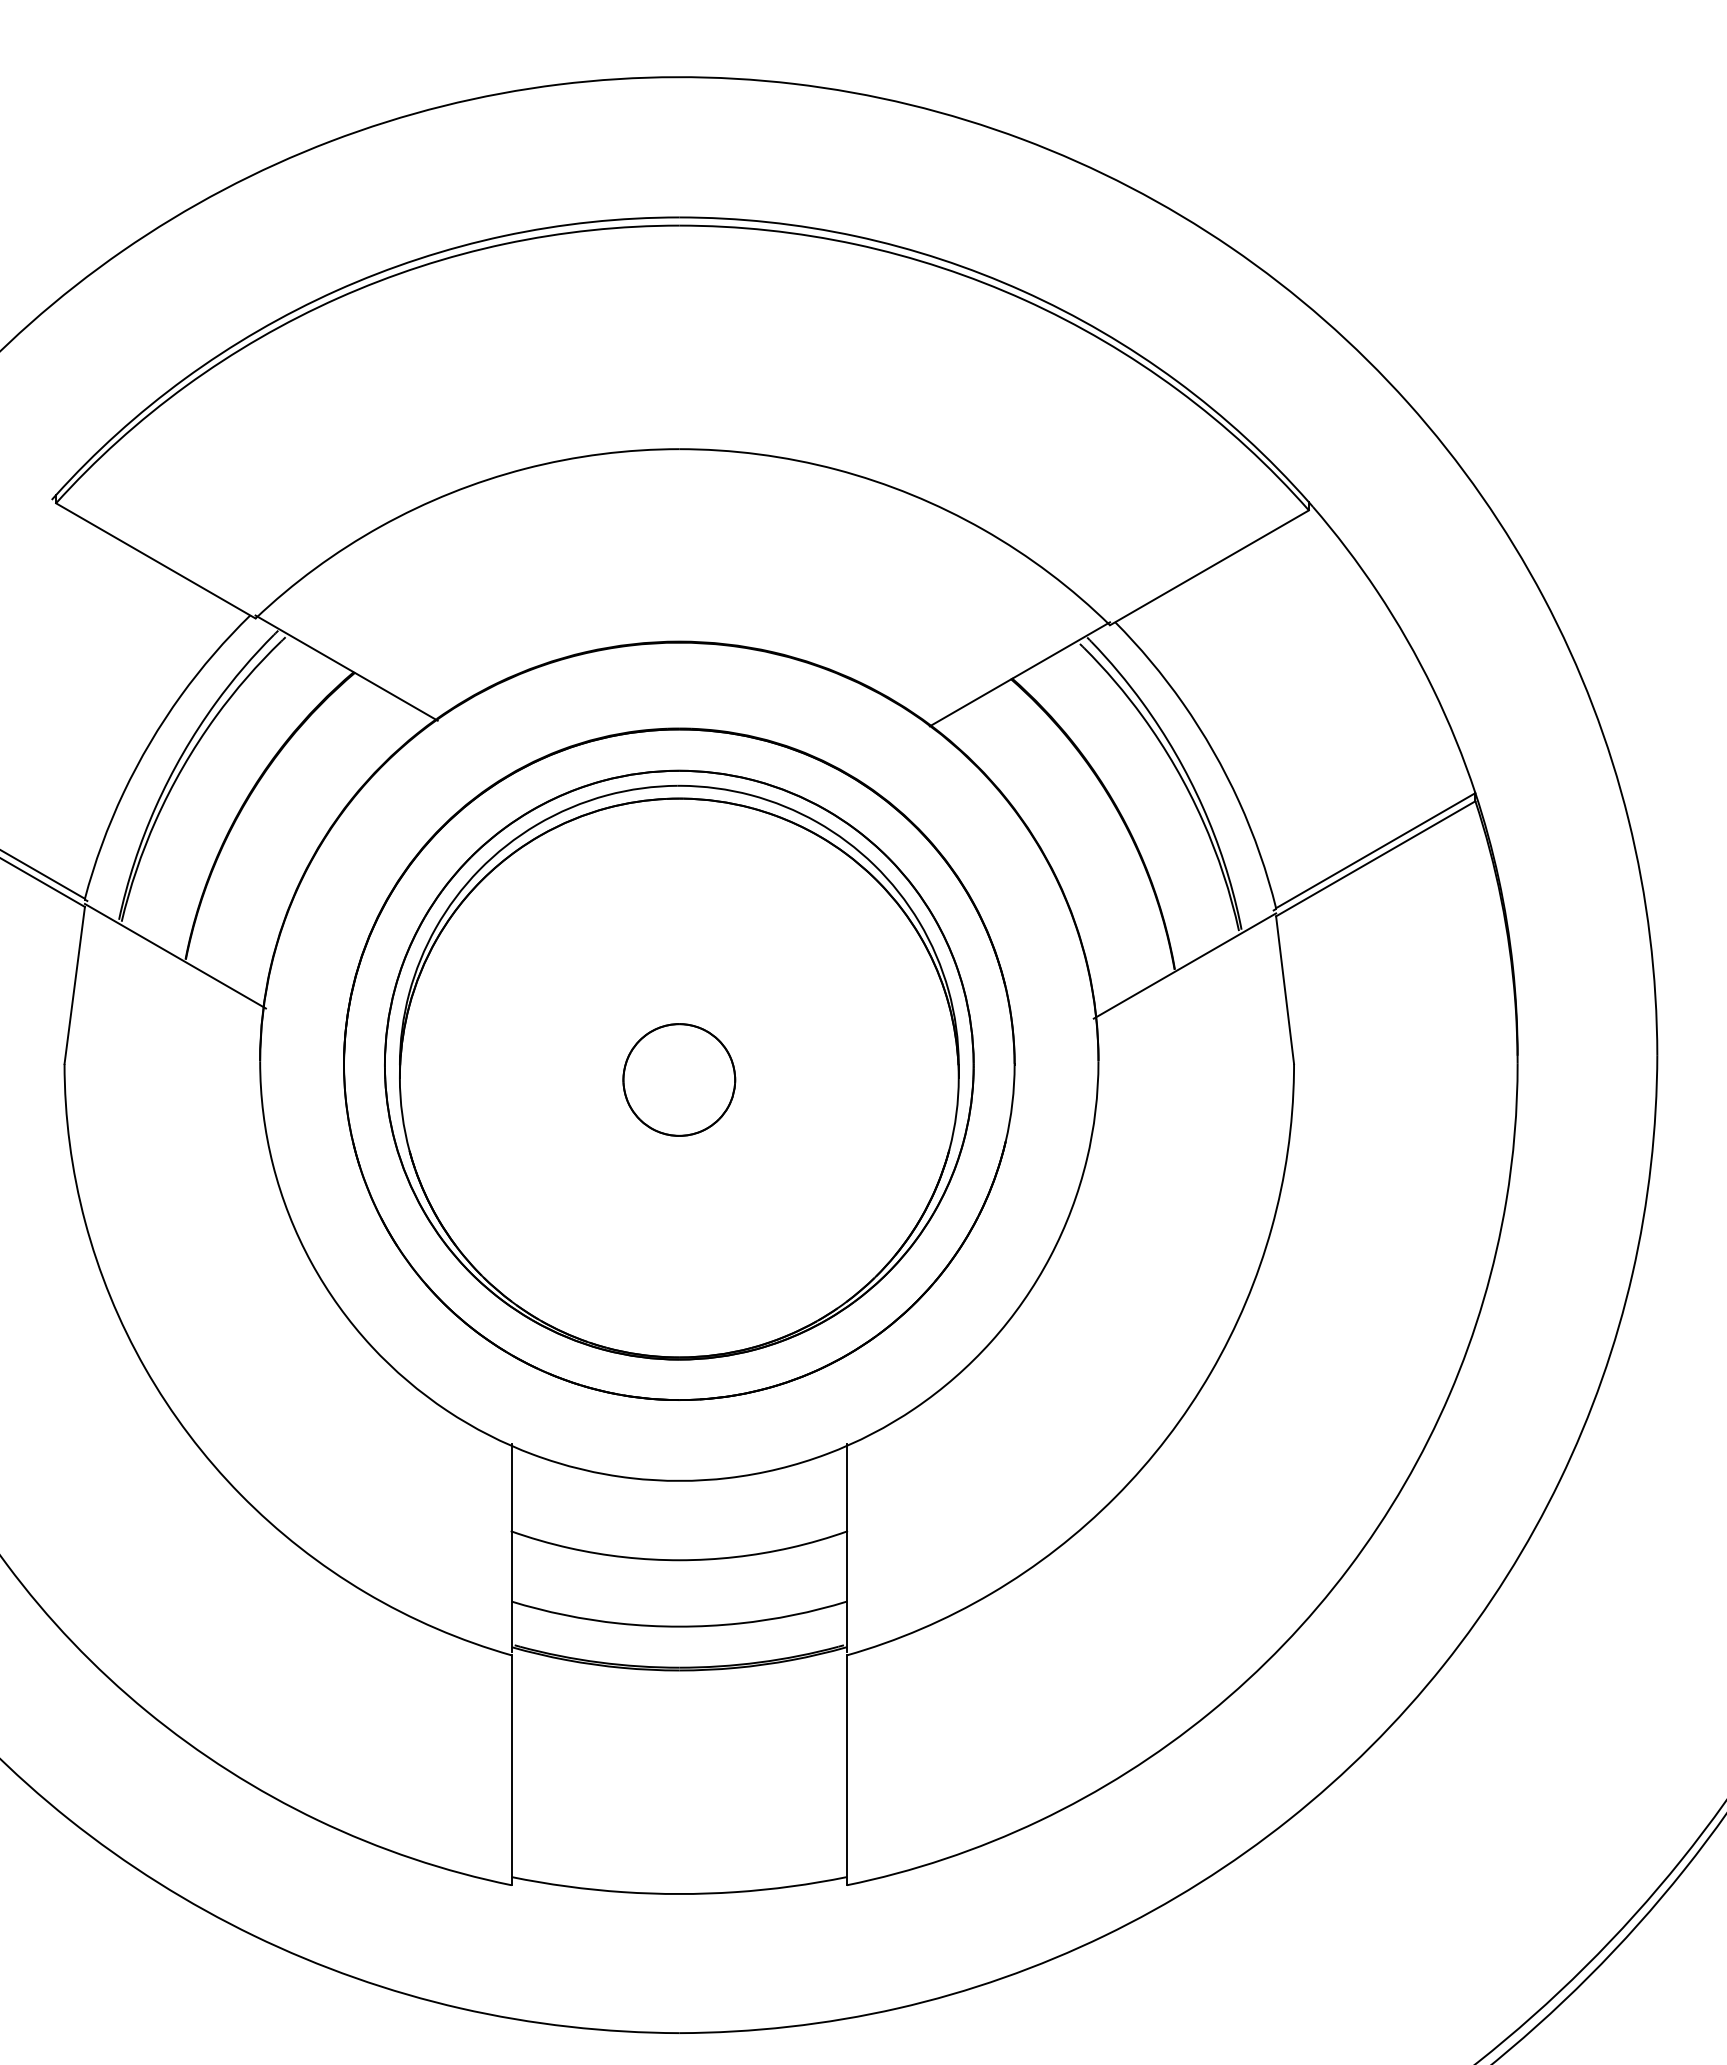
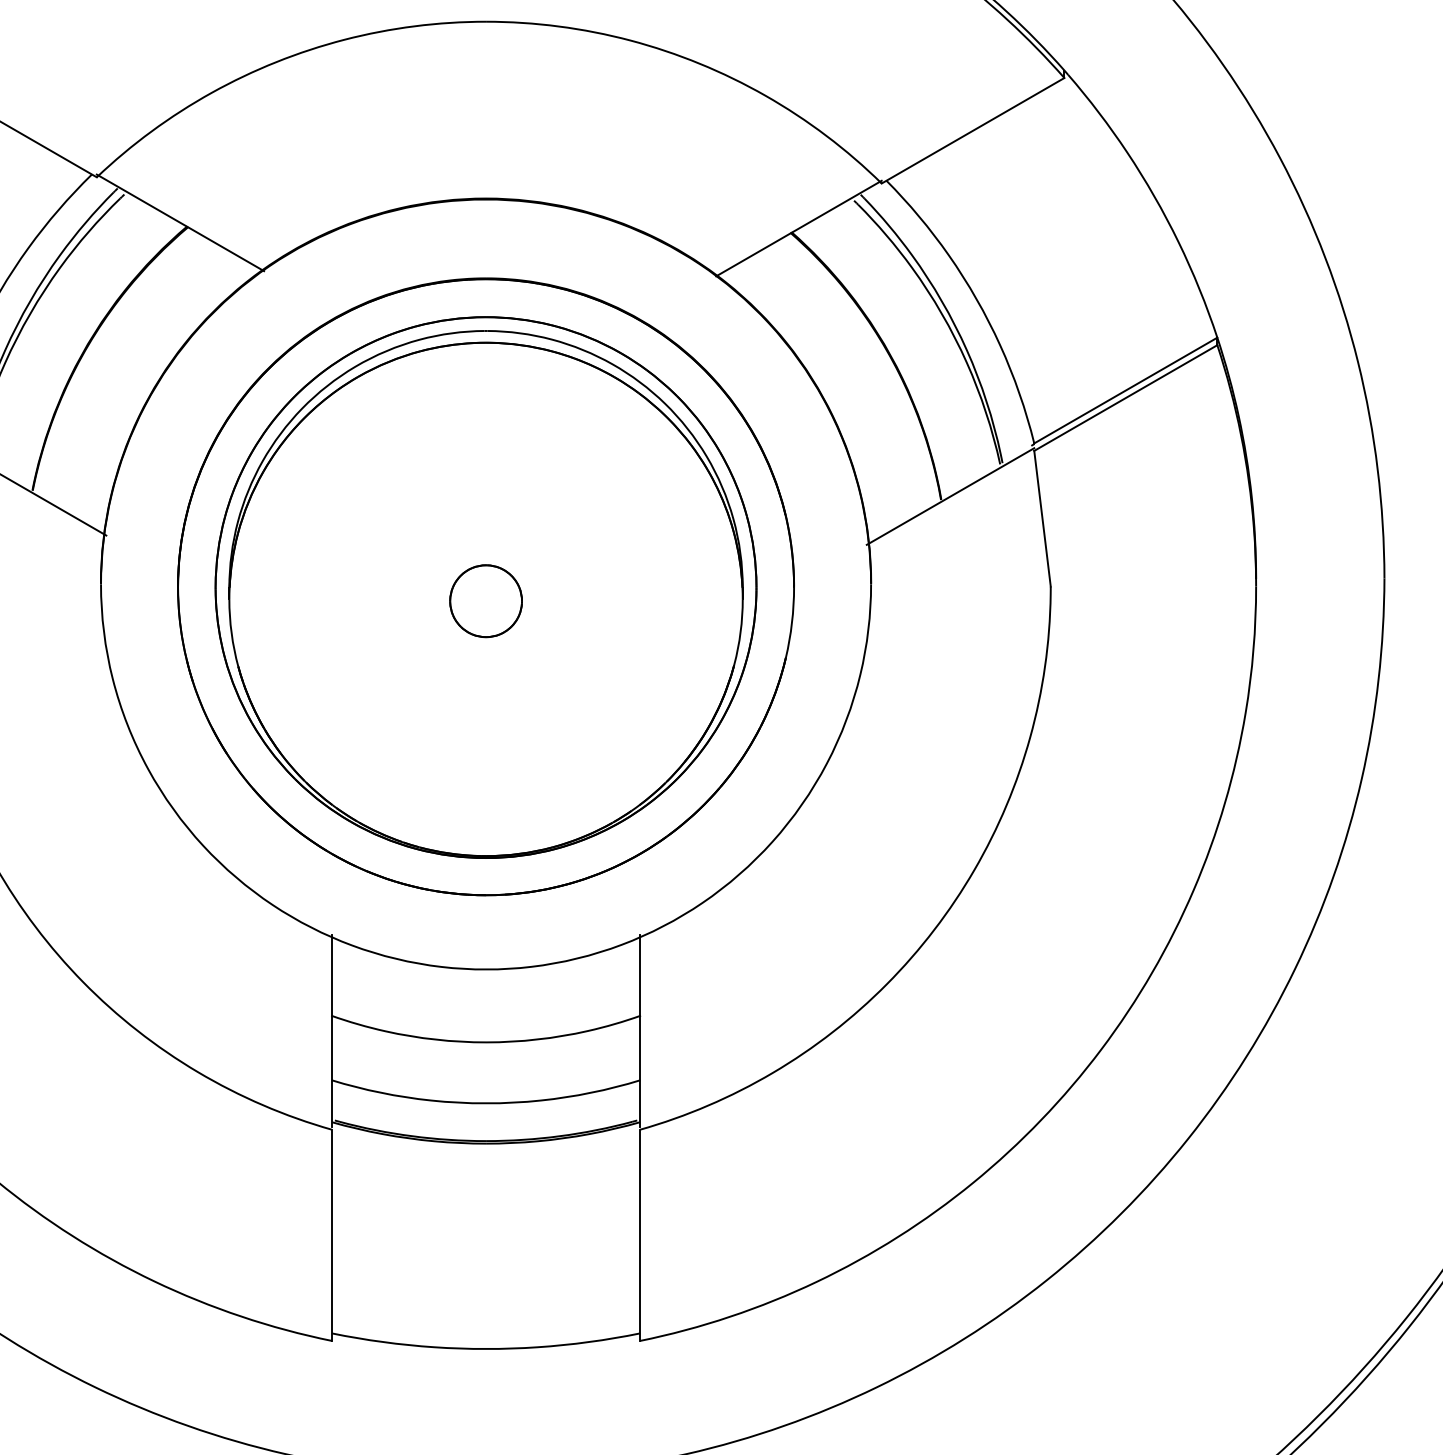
part: (679, 1079) -> (486, 600), size x0.7

